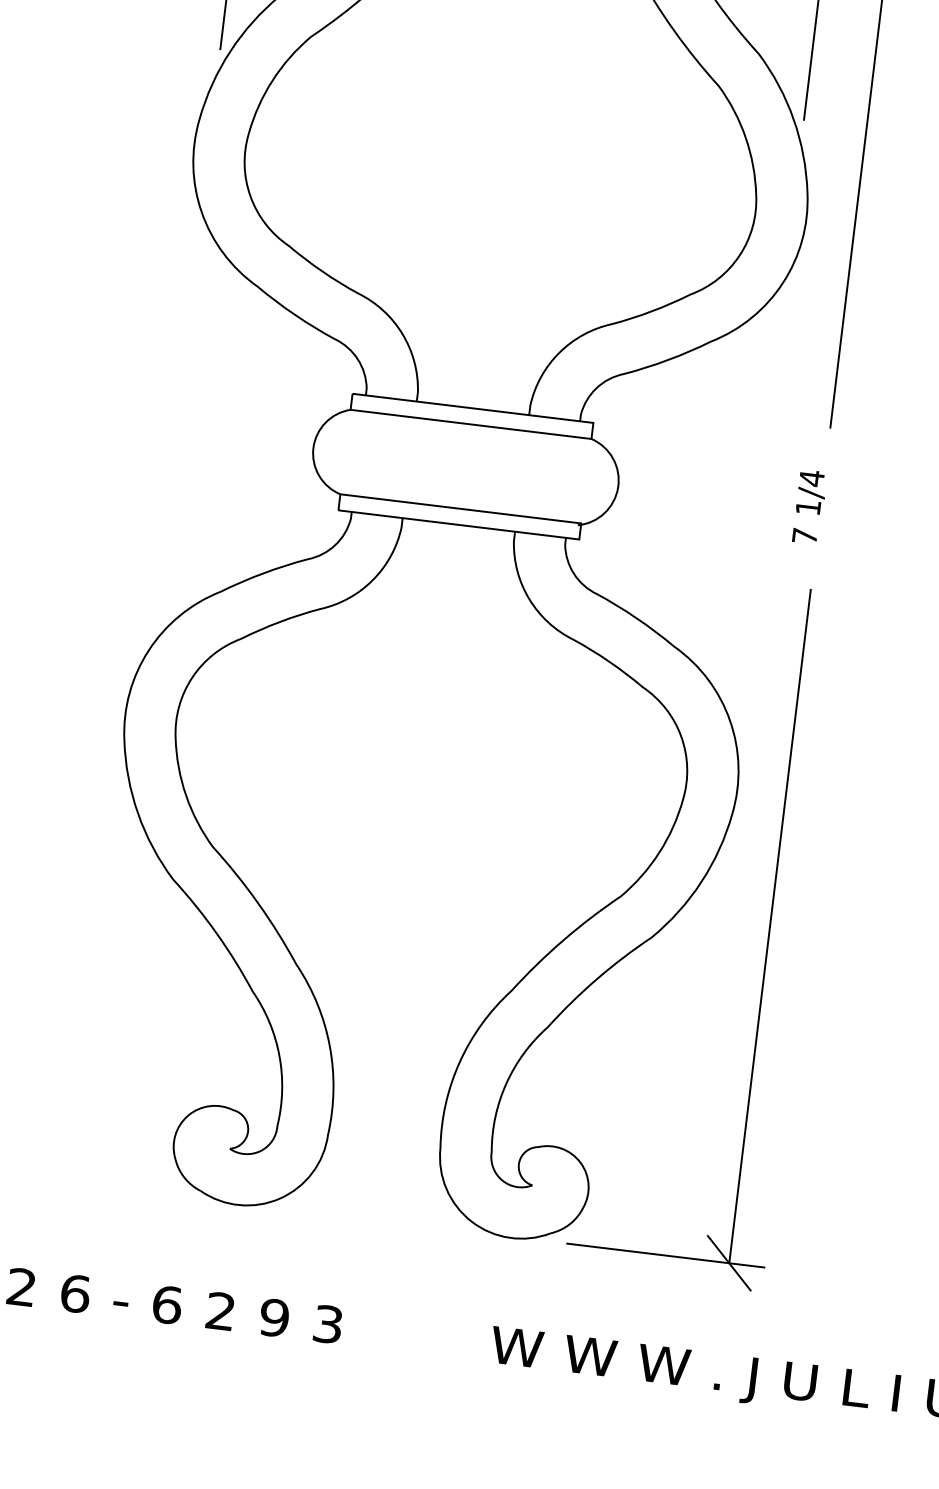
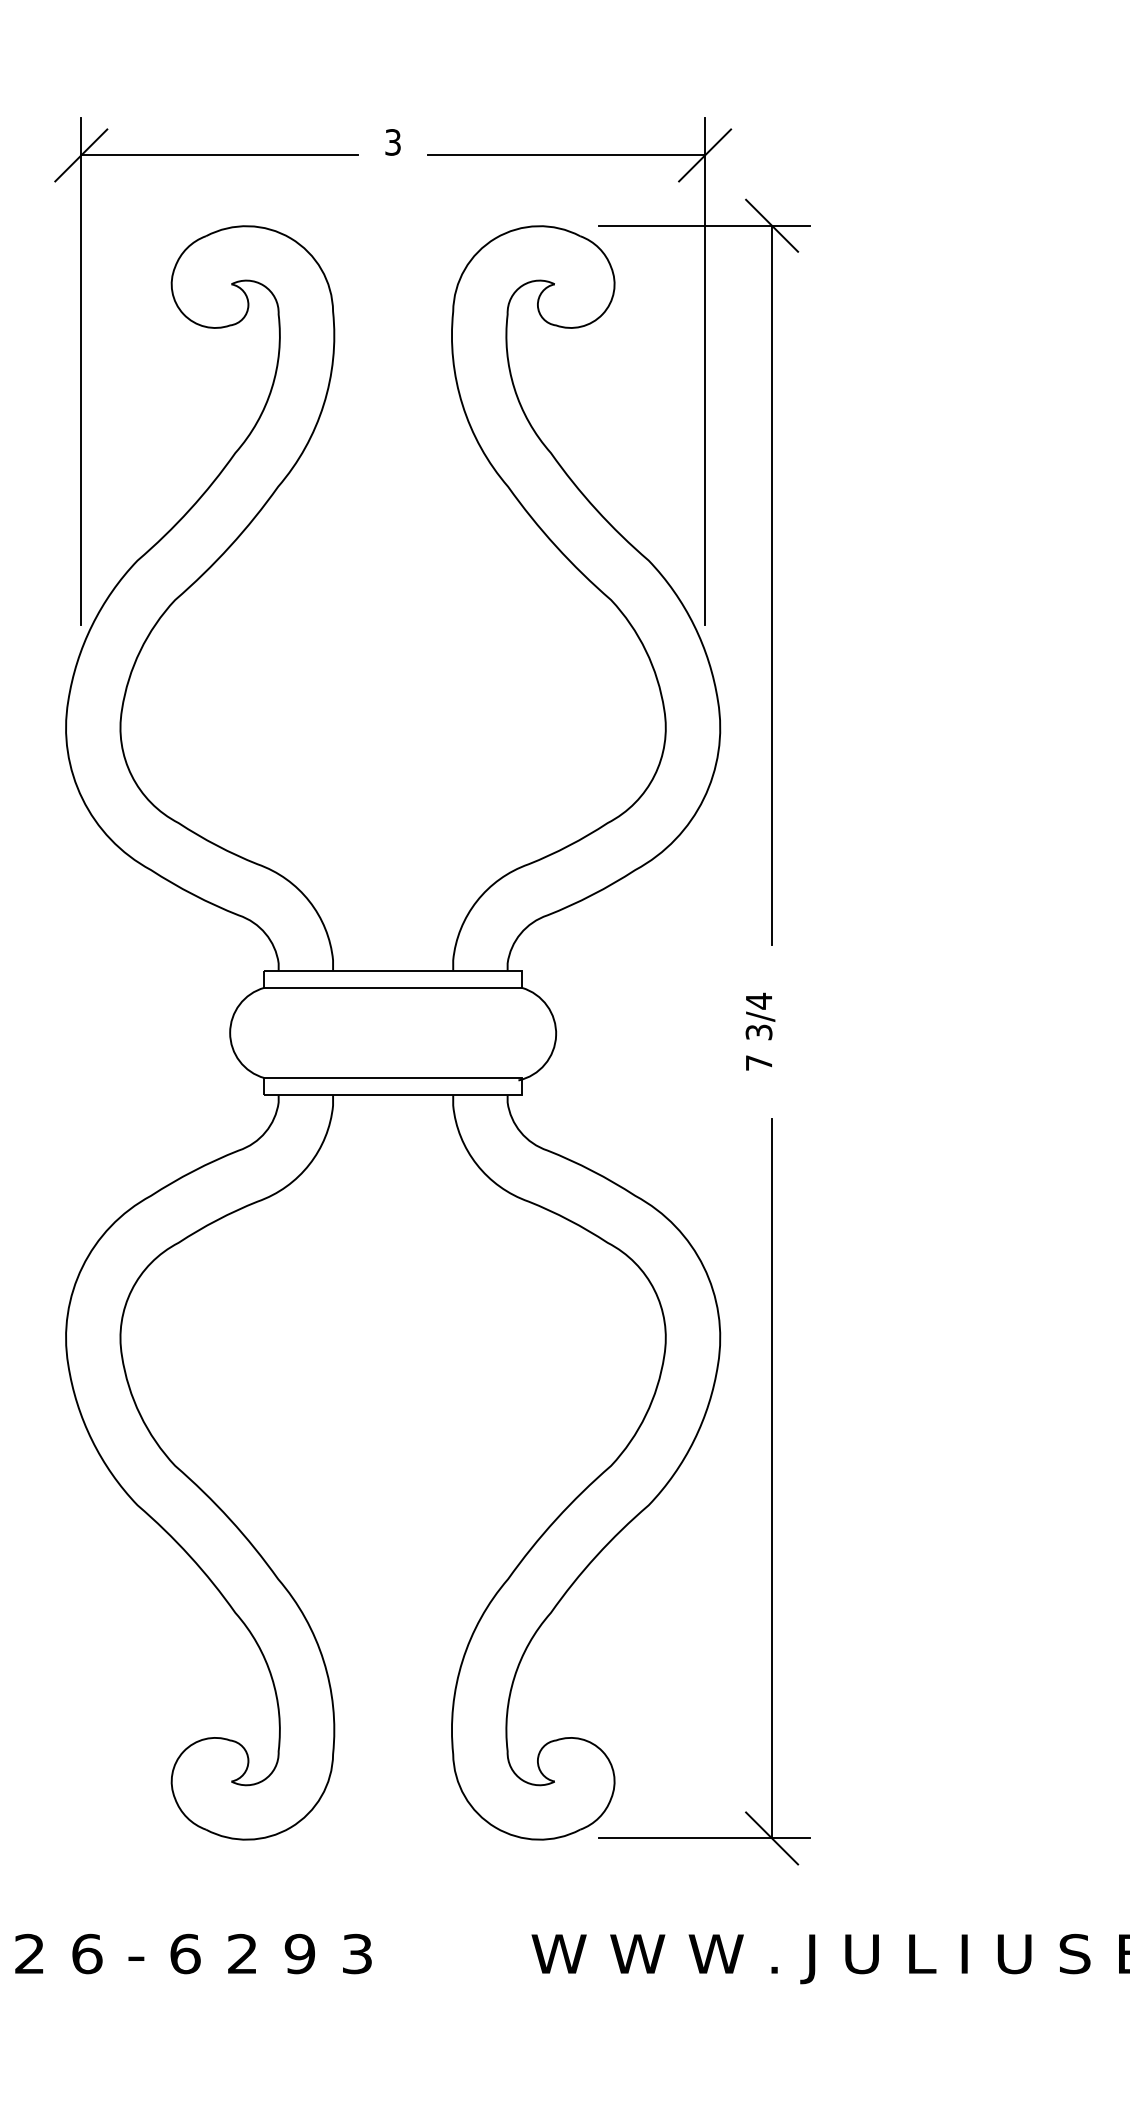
text: (807, 507) -> (758, 1032), 1/4 -> 3/4

